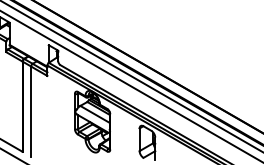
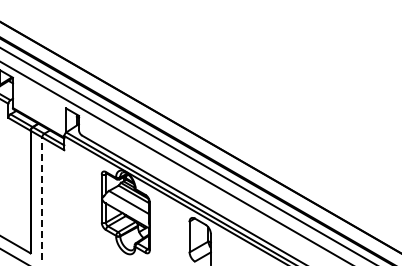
line: (31, 111) -> (42, 198), solid -> dashed

